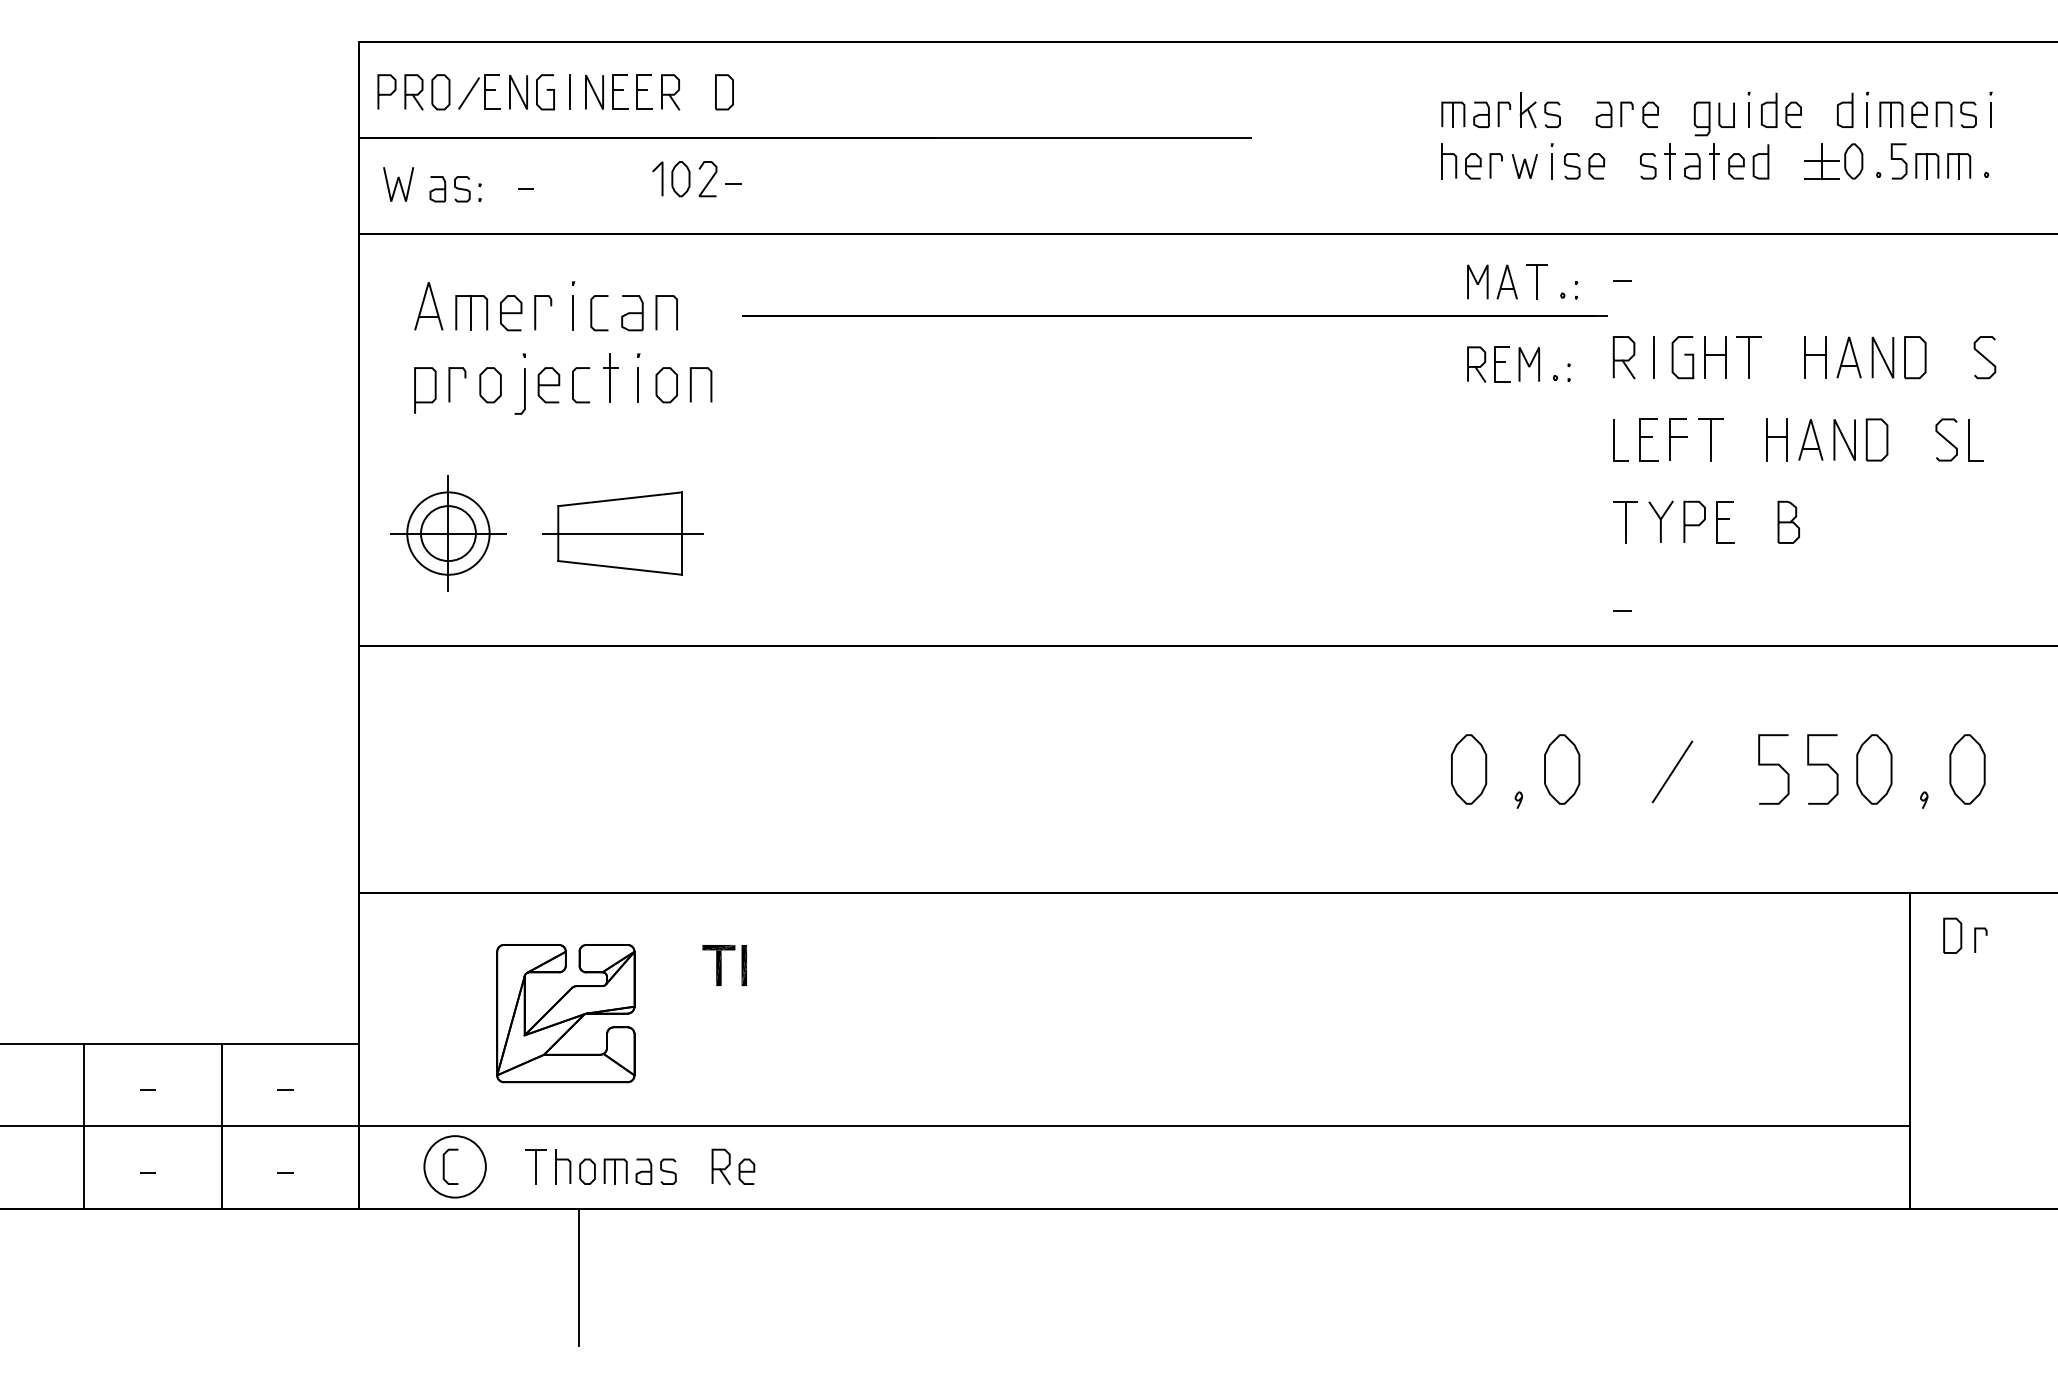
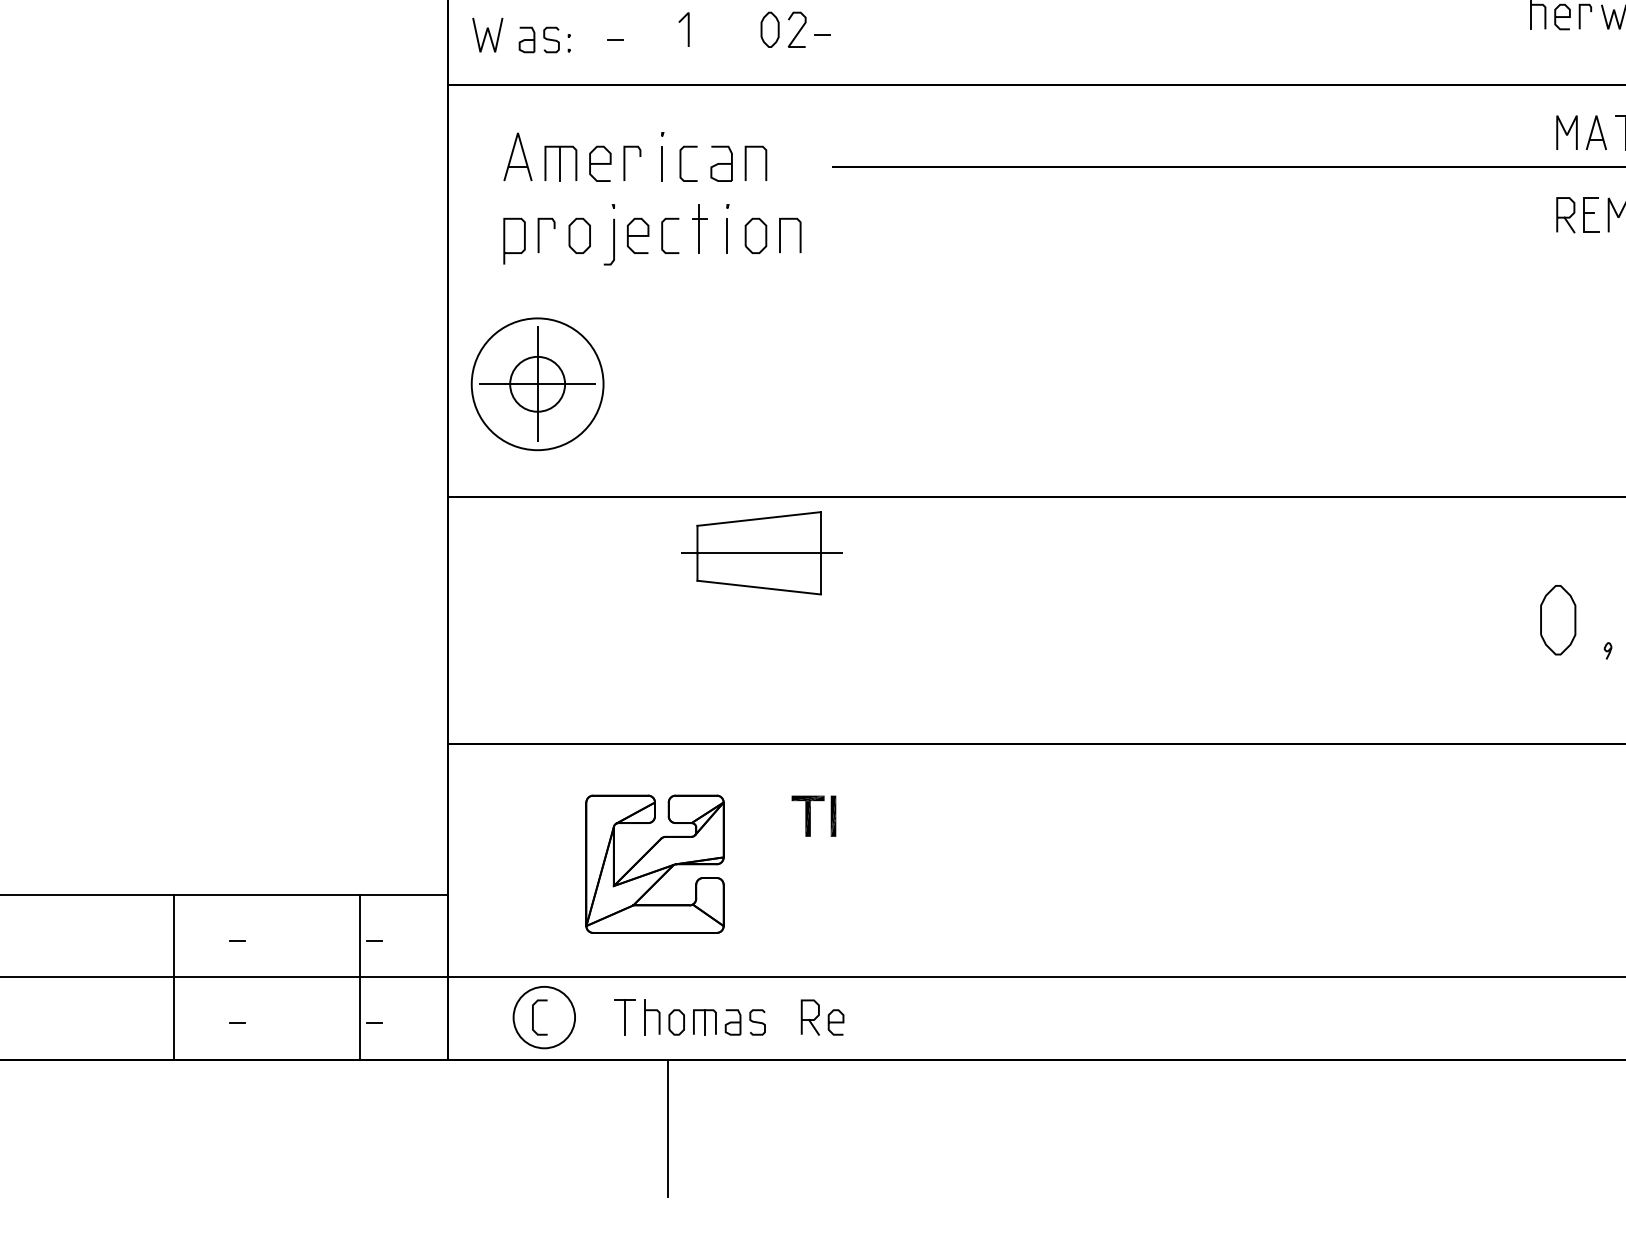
line: (661, 178) -> (687, 29), moved
circle: (448, 533) -> (537, 384), size x1.6
part: (622, 533) -> (761, 553), moved
line: (221, 1126) -> (359, 977), moved

